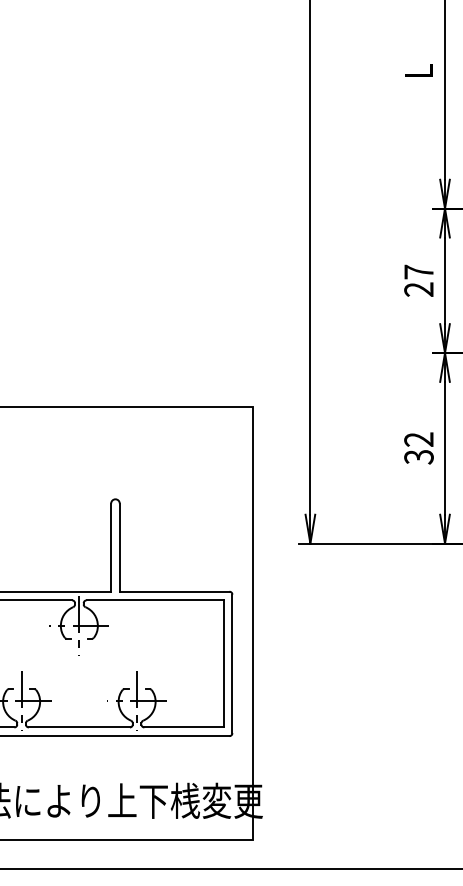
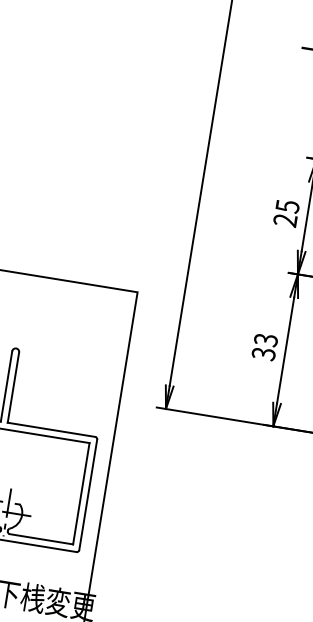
text: (418, 271) -> (287, 205), 27 -> 25
text: (418, 439) -> (265, 339), 32 -> 33

